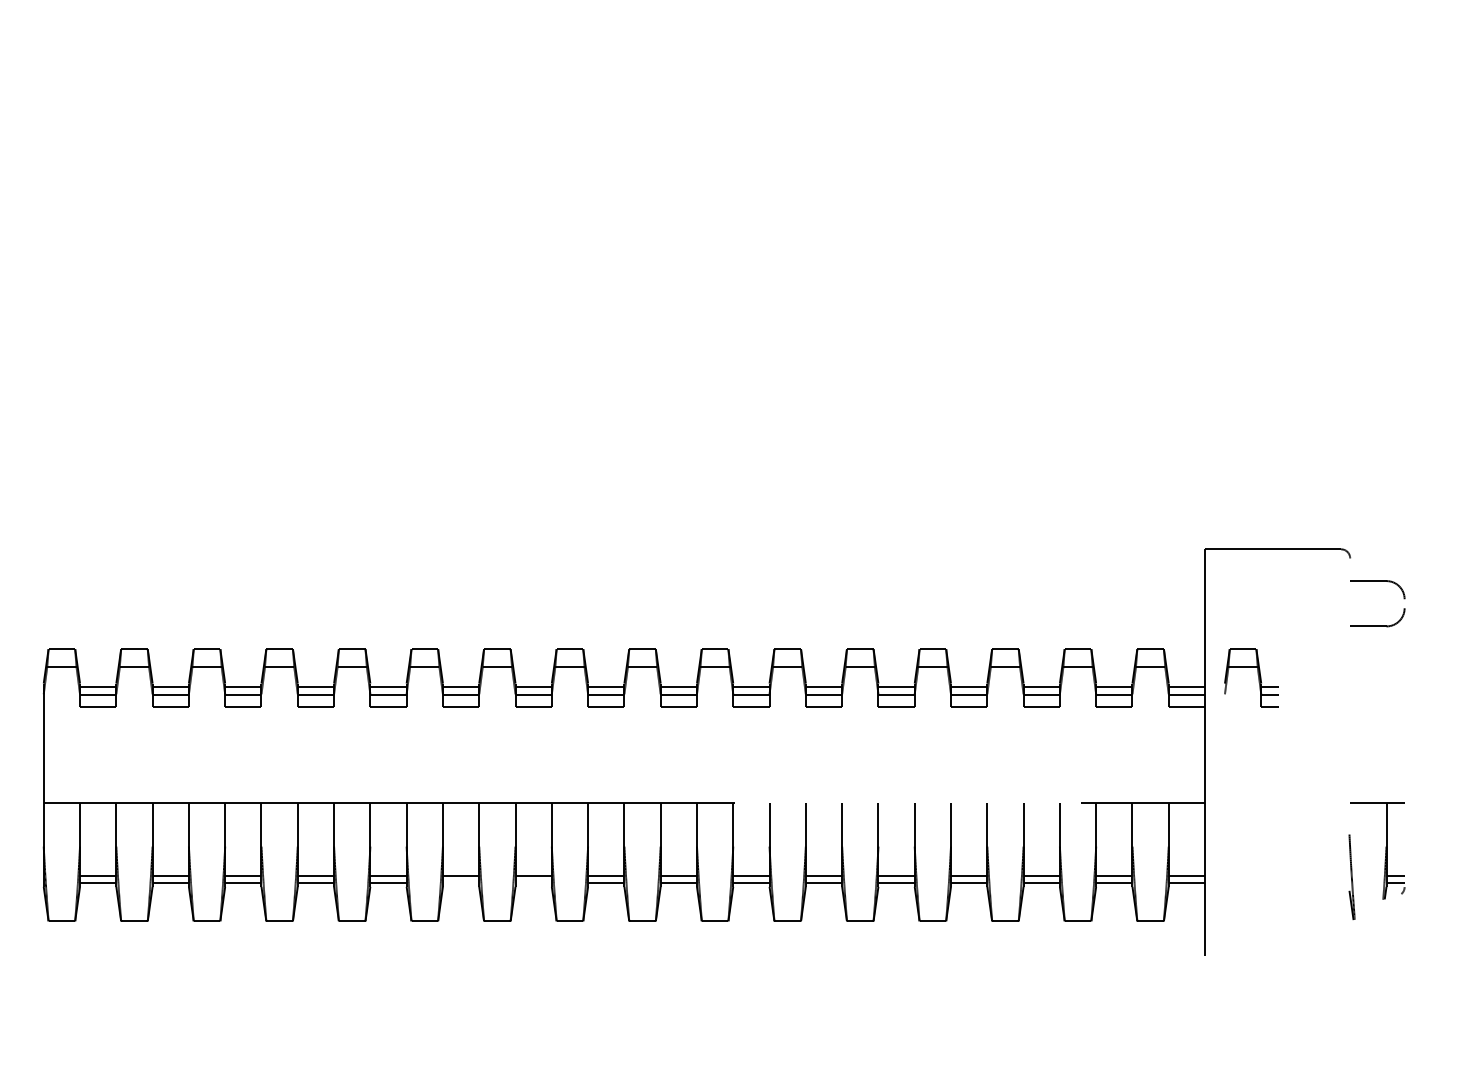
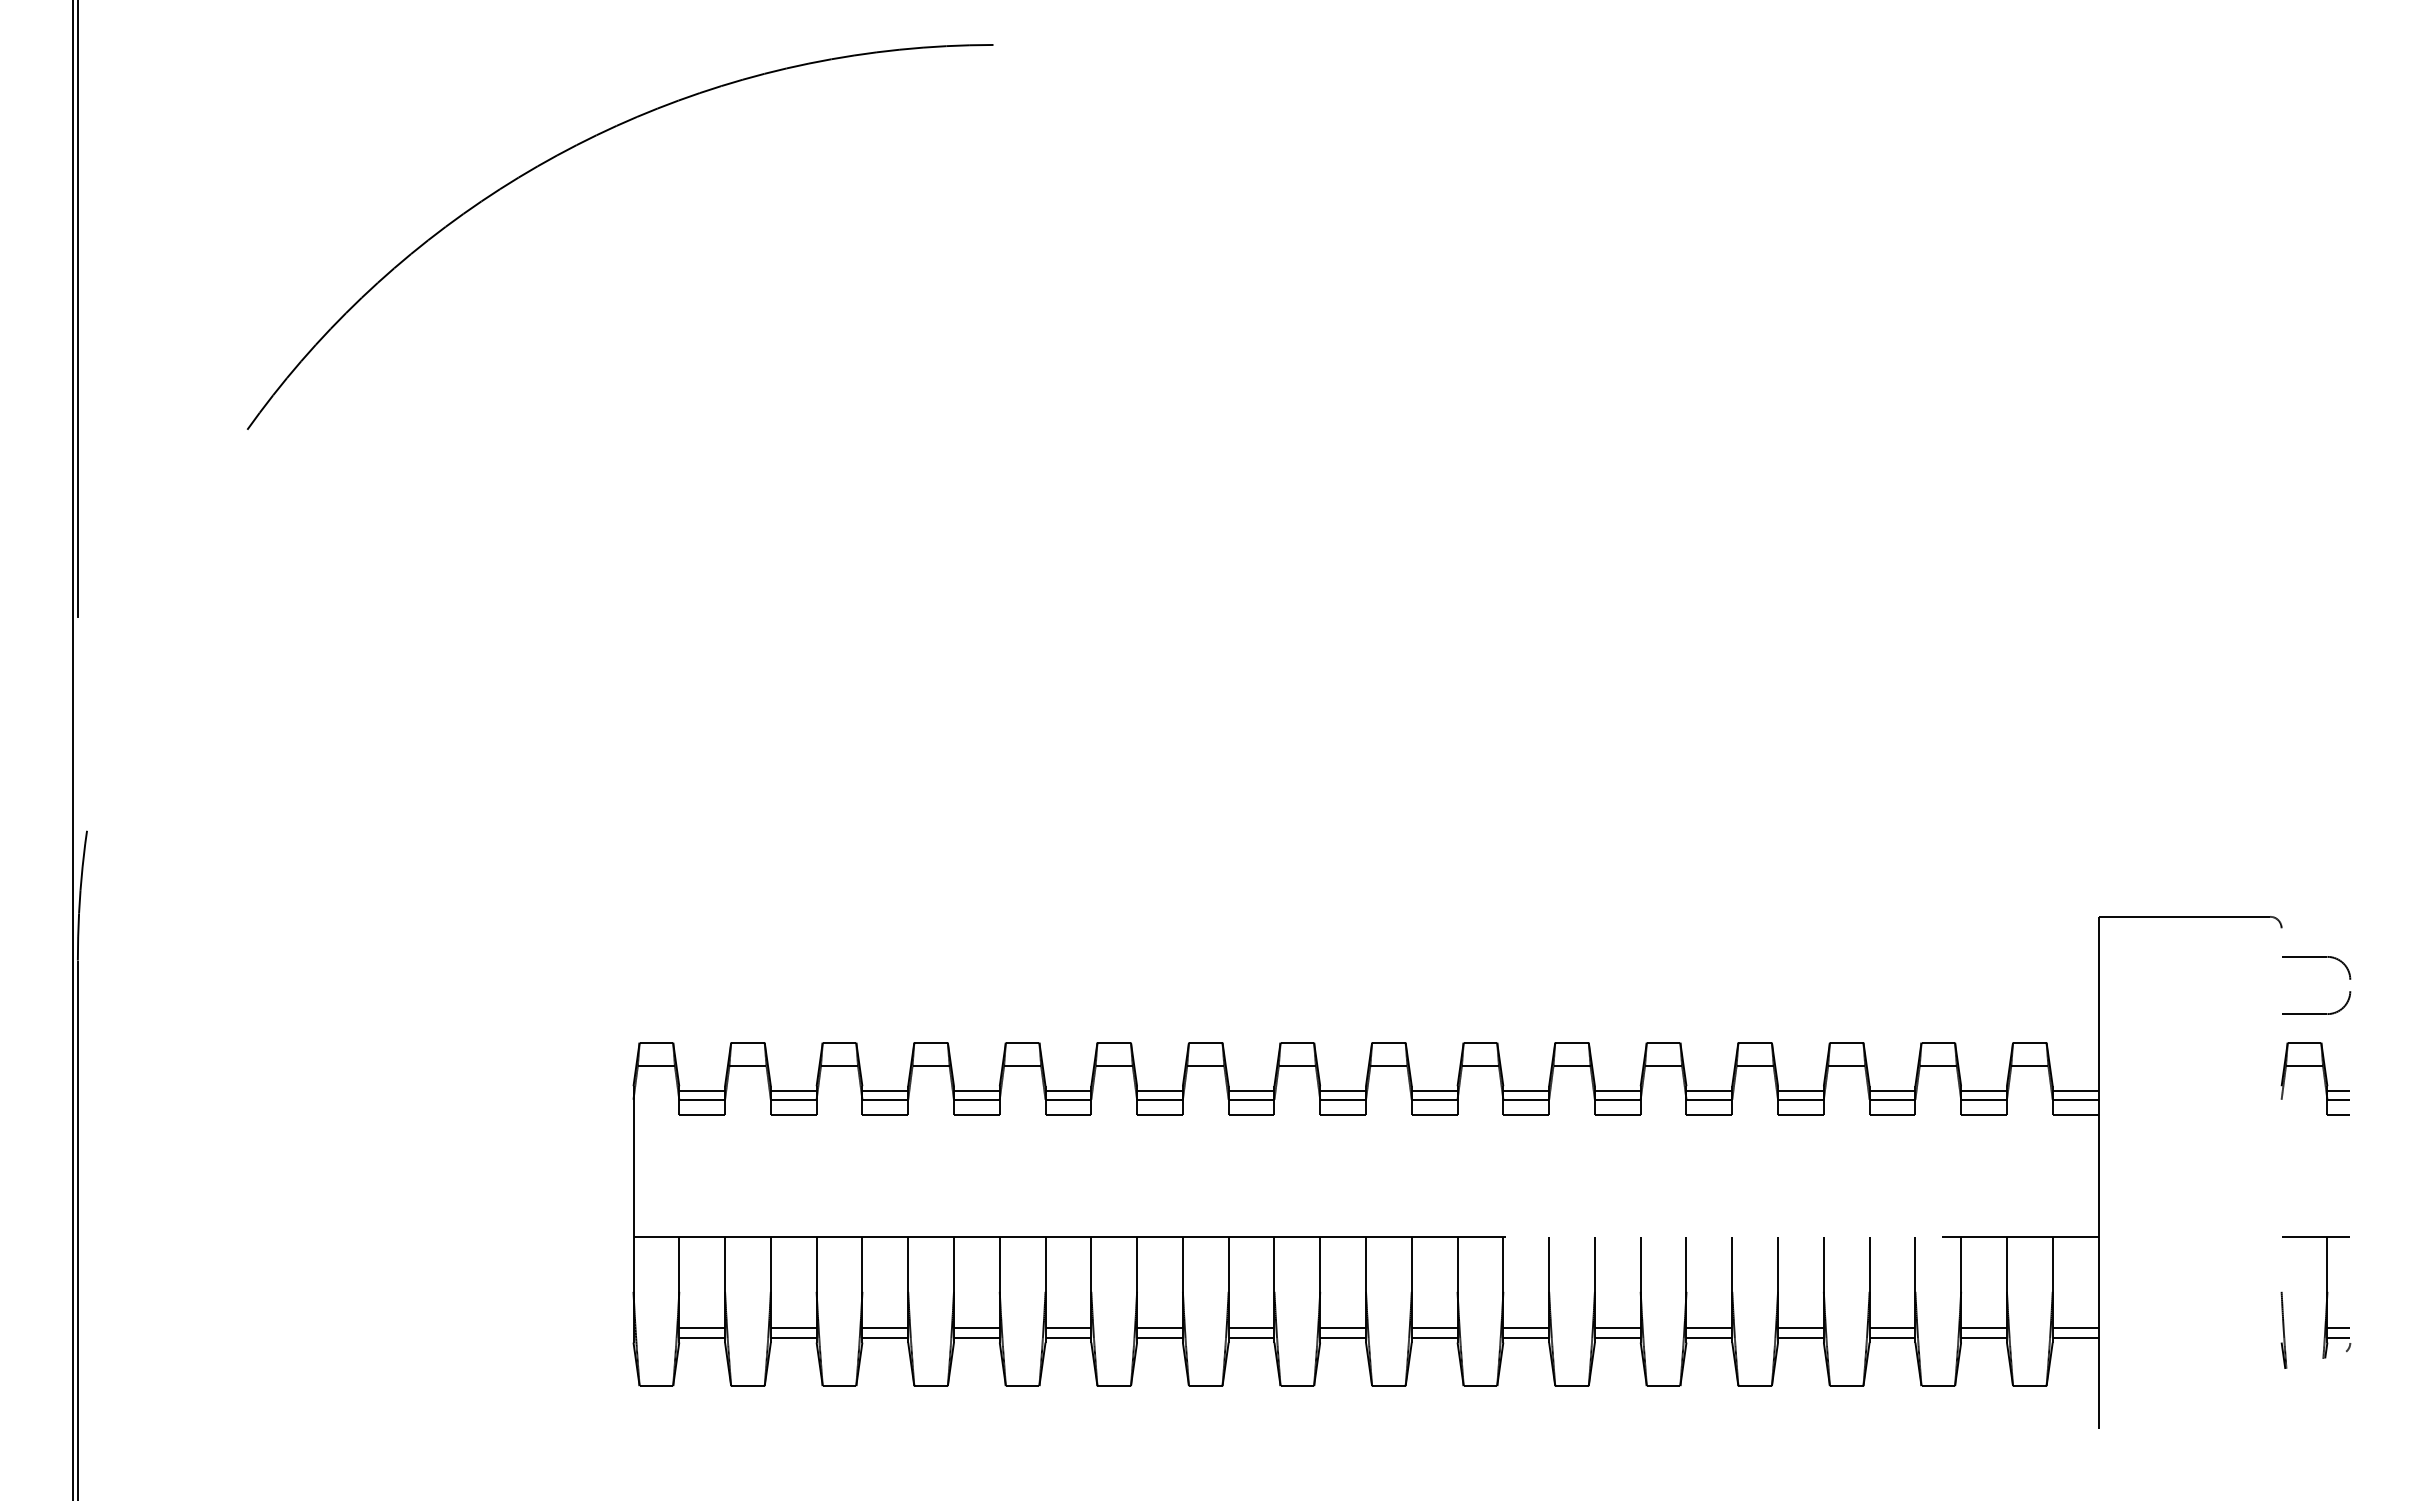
part: (1258, 677) -> (2323, 1078), moved
part: (1351, 876) -> (2283, 1329), size x0.71
line: (460, 883) -> (1159, 1338), added
line: (533, 883) -> (1251, 1338), added

